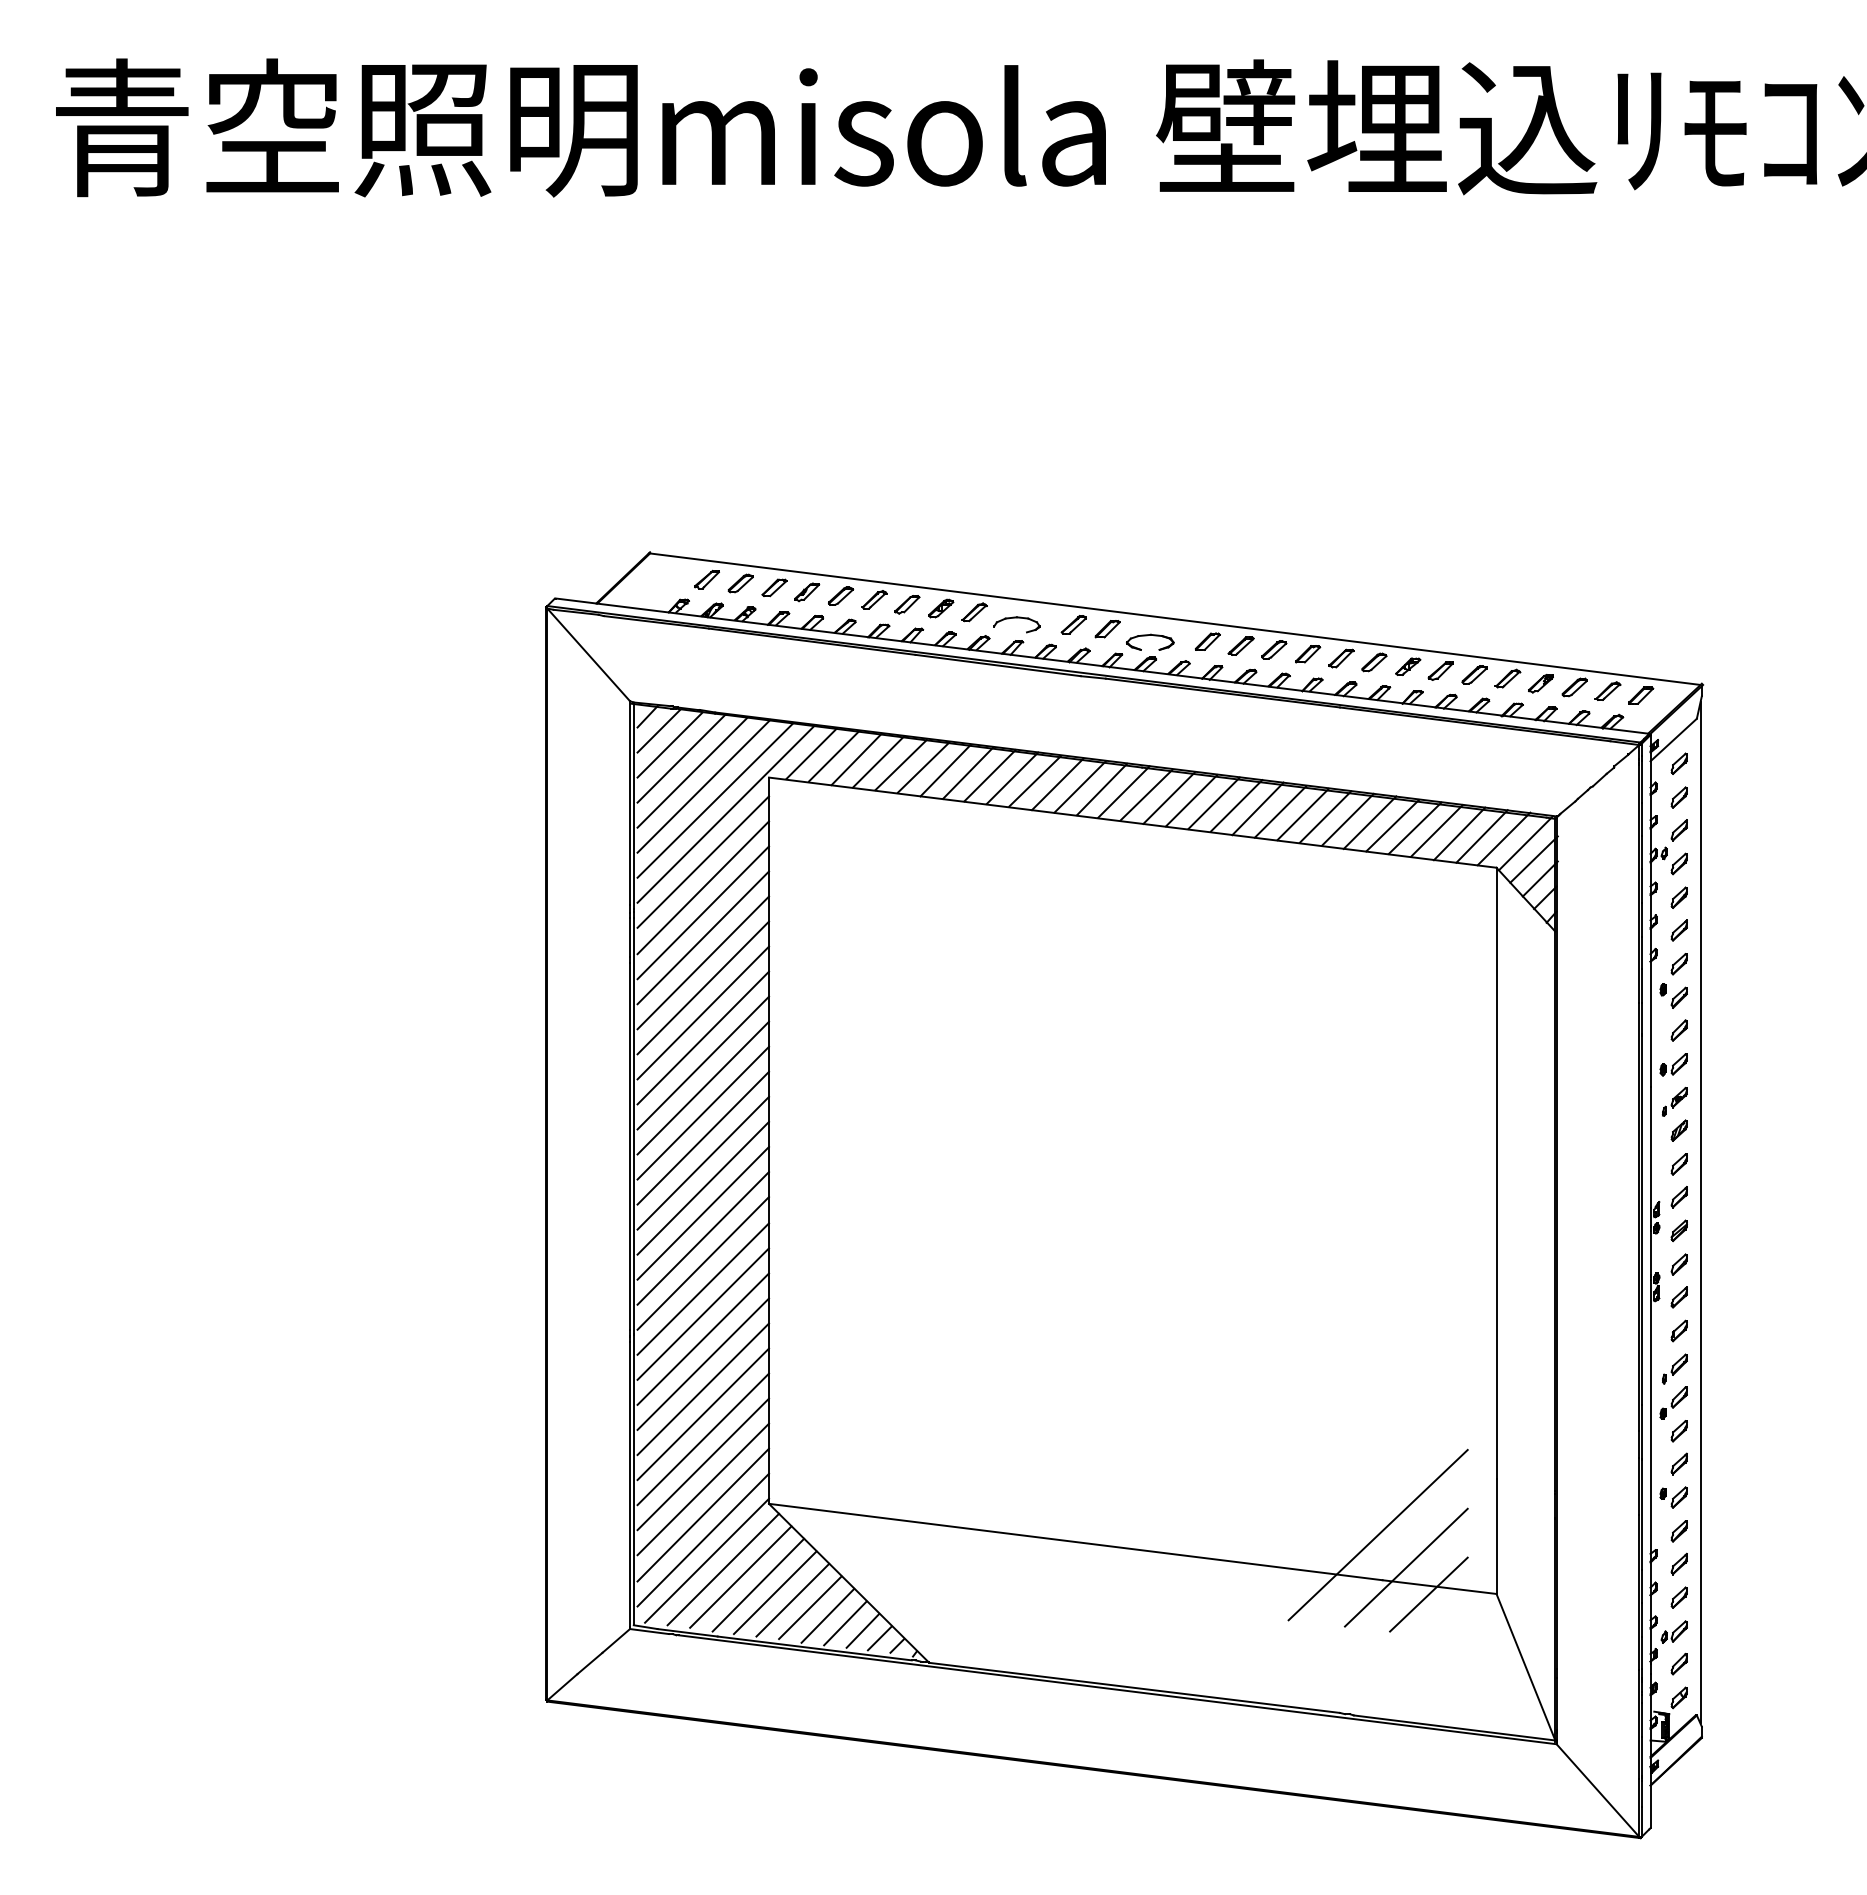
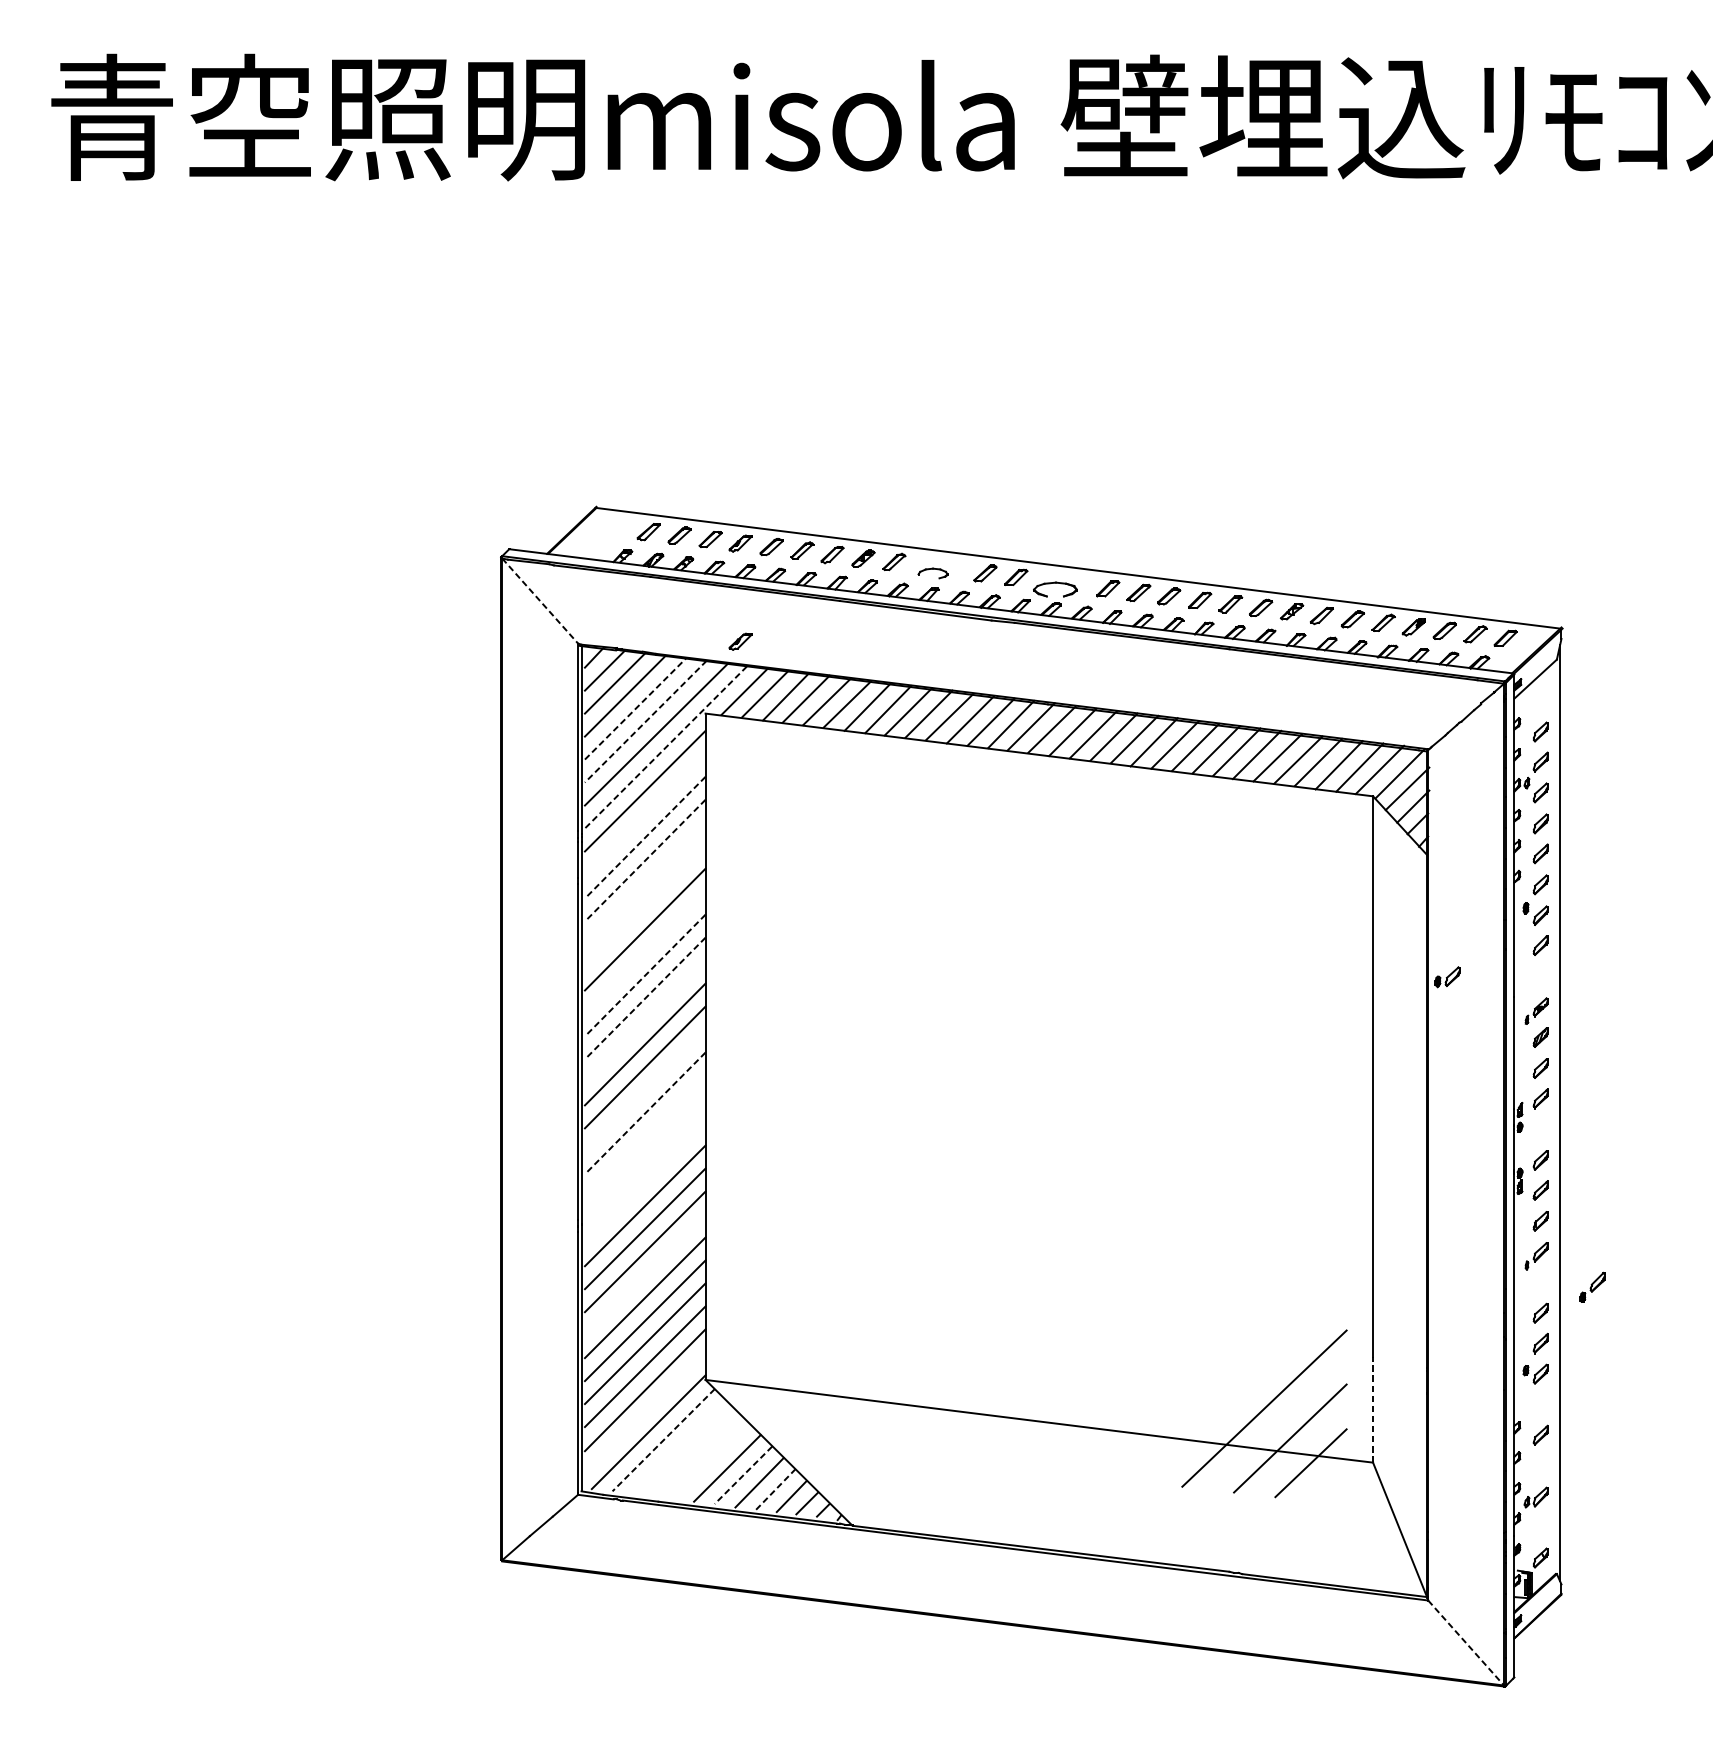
part: (1016, 624) -> (932, 573), size x0.7
line: (589, 655) -> (540, 601), solid -> dashed
part: (807, 699) -> (740, 641), added
part: (1678, 763) -> (1540, 700), removed
line: (692, 772) -> (635, 708), solid -> dashed
line: (703, 786) -> (645, 721), solid -> dashed
line: (725, 814) -> (665, 747), solid -> dashed
line: (703, 887) -> (645, 814), removed
line: (702, 913) -> (644, 838), solid -> dashed
line: (702, 938) -> (644, 861), solid -> dashed
line: (703, 962) -> (645, 883), removed
line: (703, 987) -> (645, 906), removed
line: (703, 1037) -> (645, 952), removed
line: (702, 1063) -> (644, 975), solid -> dashed
part: (1673, 1064) -> (1447, 976), moved
line: (702, 1088) -> (644, 998), solid -> dashed
line: (703, 1112) -> (645, 1020), removed
line: (703, 1187) -> (645, 1089), removed
line: (702, 1213) -> (644, 1113), solid -> dashed
part: (1678, 1230) -> (1540, 1129), removed
line: (703, 1238) -> (645, 1136), removed
line: (703, 1263) -> (645, 1159), removed
line: (703, 1288) -> (645, 1182), removed
line: (703, 1389) -> (645, 1275), removed
part: (1673, 1402) -> (1592, 1286), moved
part: (1678, 1531) -> (1540, 1405), removed
line: (1496, 1536) -> (1373, 1409), solid -> dashed
line: (703, 1539) -> (645, 1412), removed
line: (723, 1569) -> (663, 1440), solid -> dashed
line: (740, 1576) -> (679, 1446), removed
line: (758, 1584) -> (695, 1453), removed
line: (774, 1592) -> (710, 1461), removed
part: (1678, 1597) -> (1540, 1465), removed
line: (810, 1608) -> (743, 1475), solid -> dashed
line: (845, 1623) -> (775, 1489), solid -> dashed
part: (1678, 1664) -> (1540, 1527), removed
line: (1598, 1790) -> (1466, 1642), solid -> dashed

